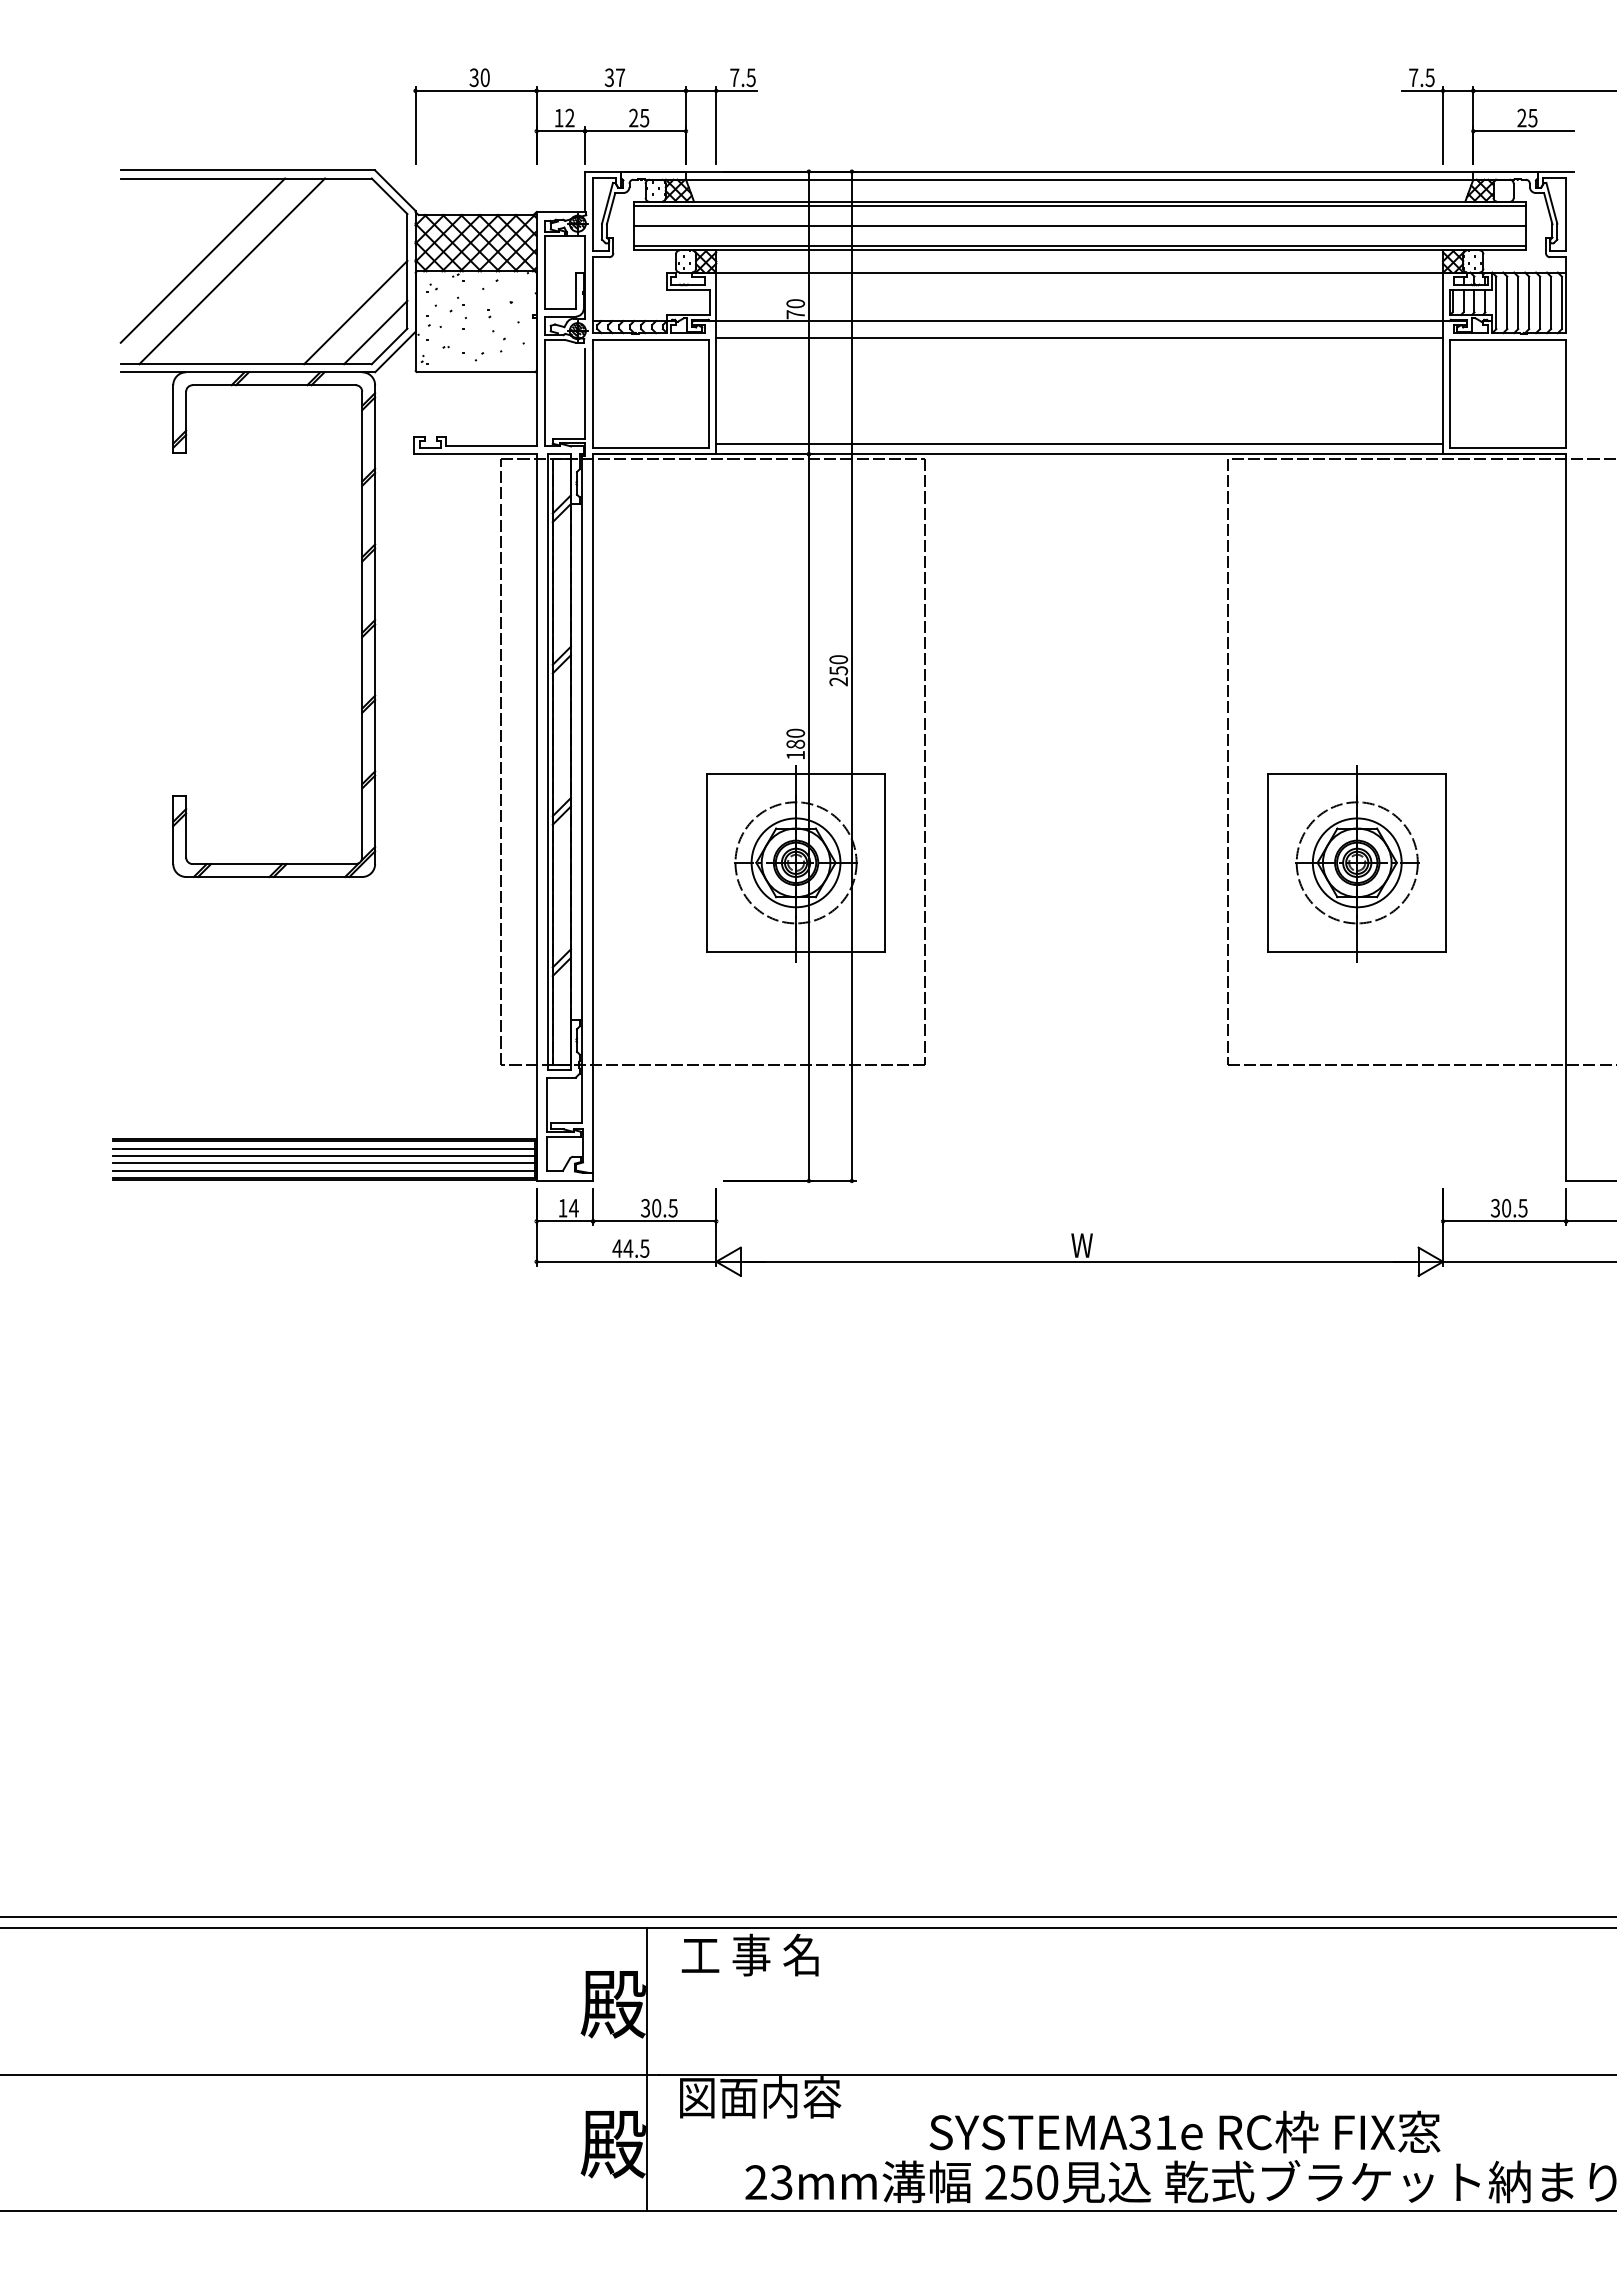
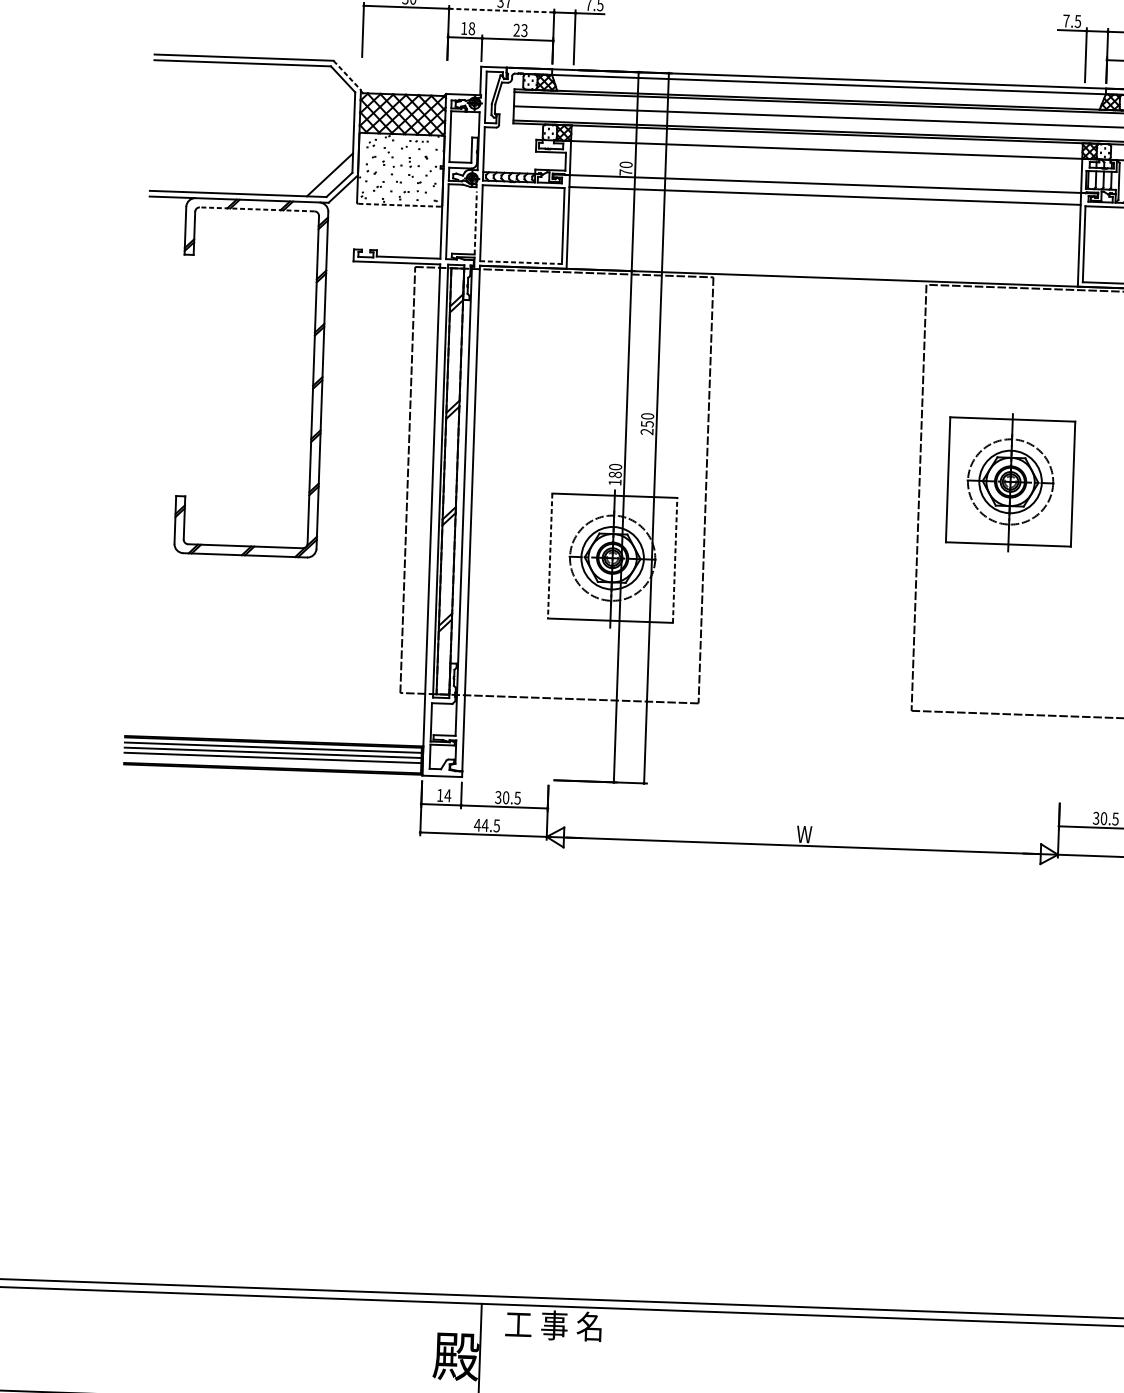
line: (611, 90) -> (501, 10), solid -> dashed
text: (569, 117) -> (471, 28), 12 -> 18
text: (644, 117) -> (524, 30), 25 -> 23
line: (395, 190) -> (347, 75), solid -> dashed
line: (202, 260) -> (209, 119), removed
line: (232, 271) -> (230, 128), removed
line: (355, 312) -> (316, 160), removed
line: (476, 372) -> (399, 205), solid -> dashed
line: (274, 385) -> (257, 209), solid -> dashed
line: (585, 393) -> (476, 222), solid -> dashed
line: (1079, 444) -> (822, 270), removed
line: (651, 447) -> (521, 262), solid -> dashed
line: (707, 862) -> (550, 555), solid -> dashed
line: (884, 862) -> (674, 560), solid -> dashed
part: (1356, 863) -> (1010, 482), moved
line: (323, 1170) -> (272, 763), removed

